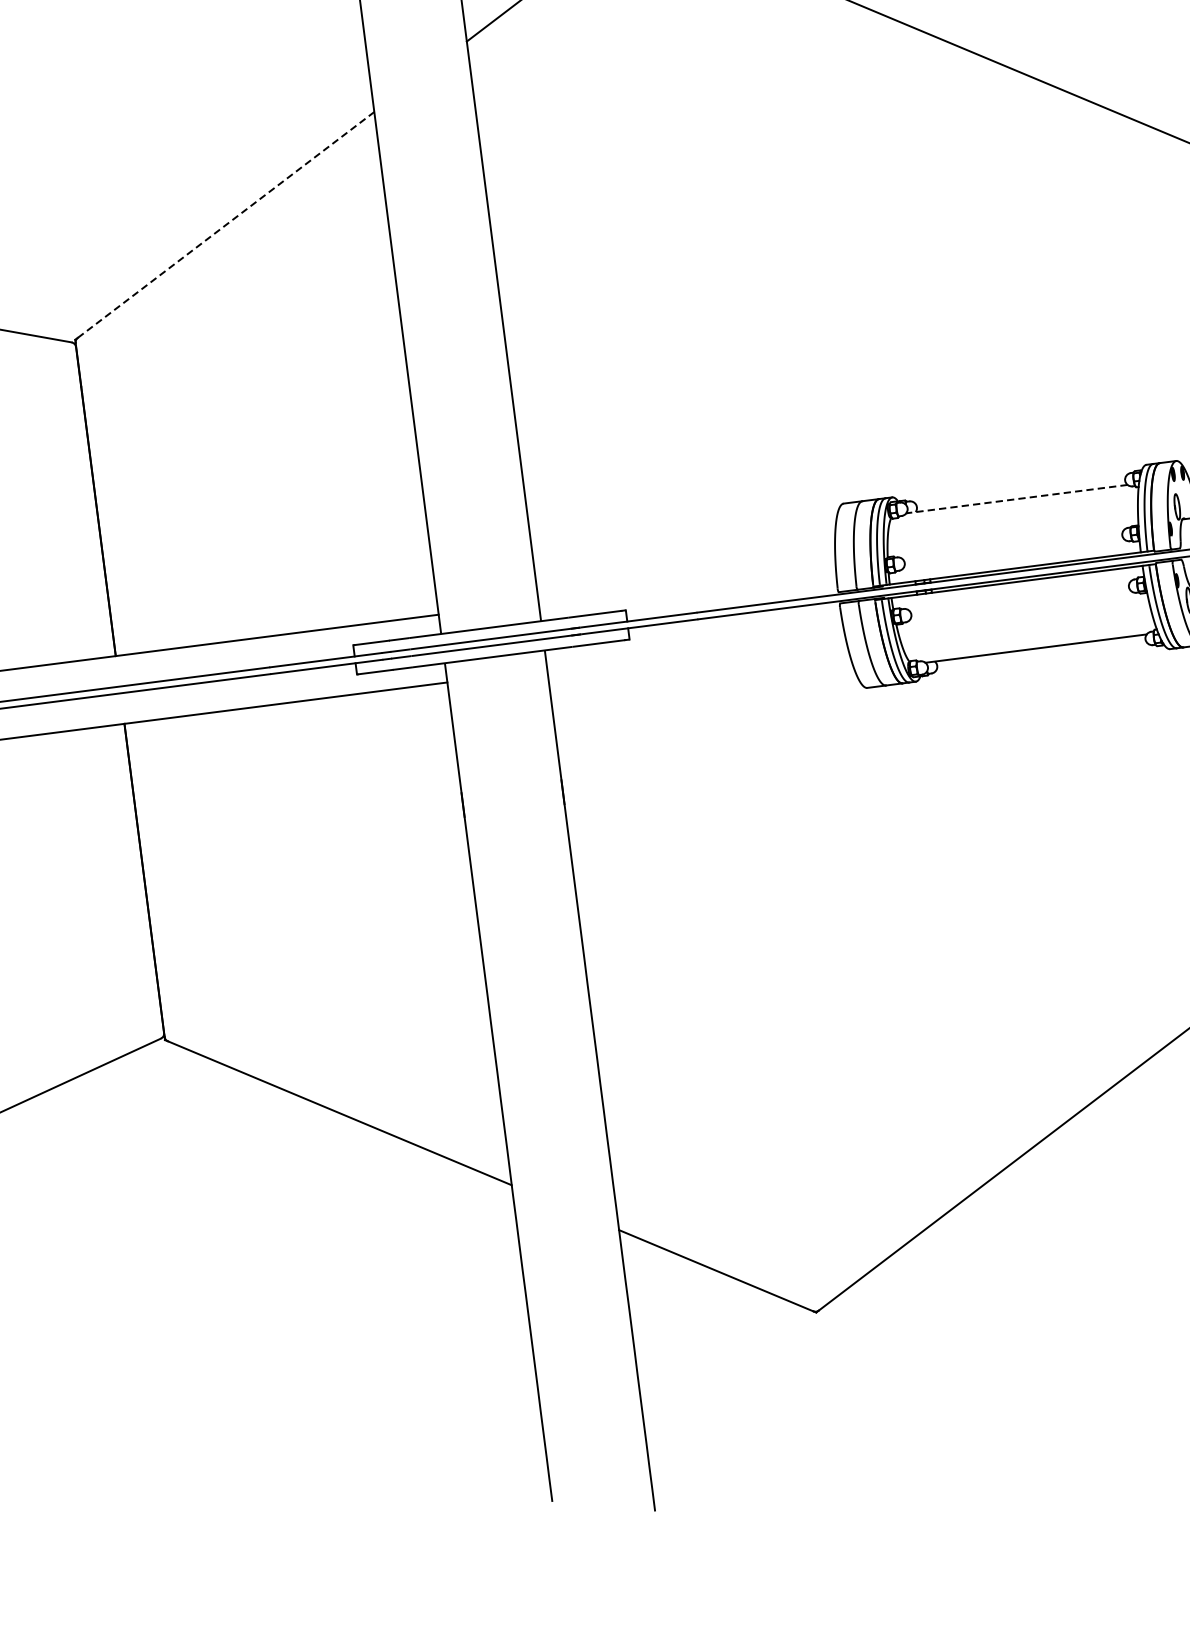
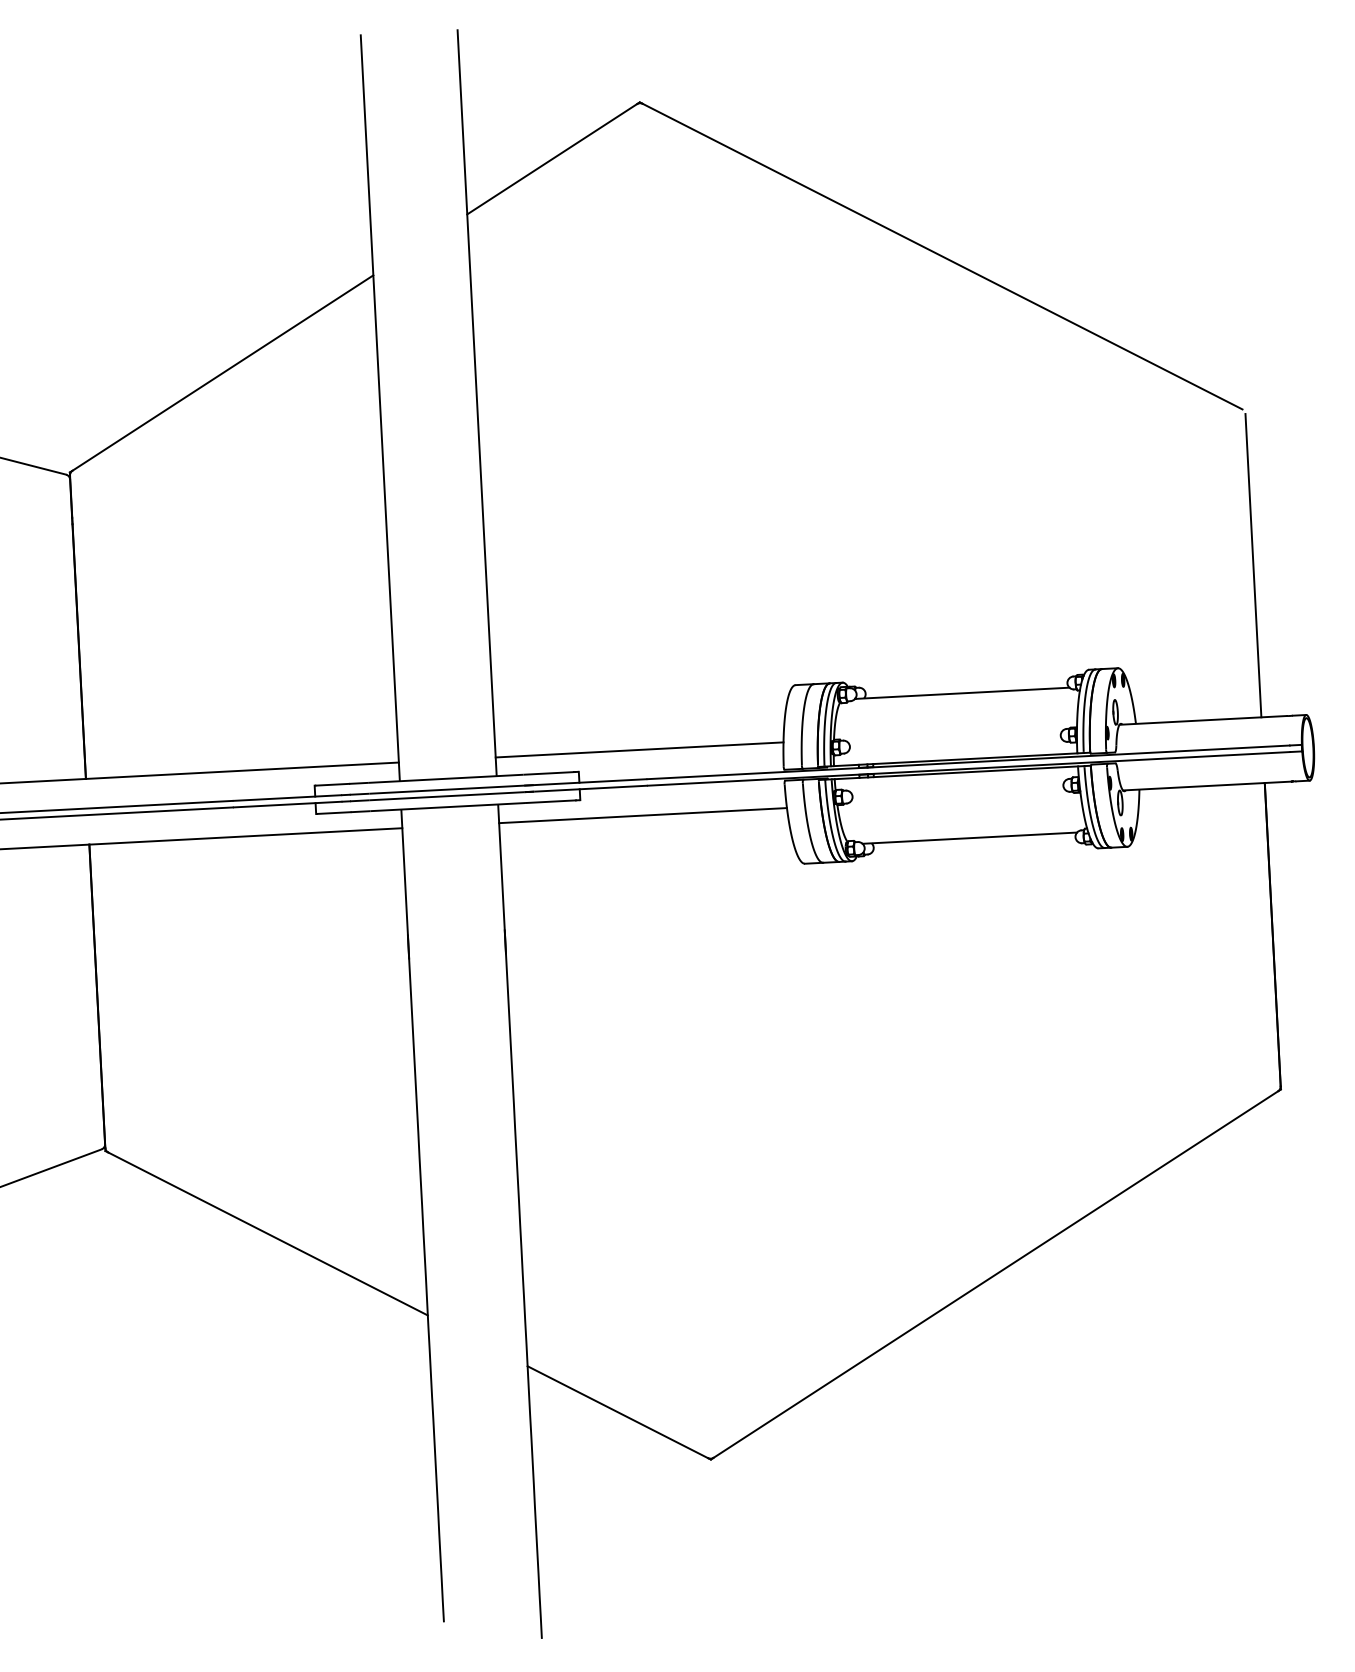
line: (226, 224) -> (223, 372), dashed -> solid
line: (1016, 499) -> (961, 693), dashed -> solid
line: (686, 582) -> (639, 749), added
line: (695, 650) -> (642, 815), added

